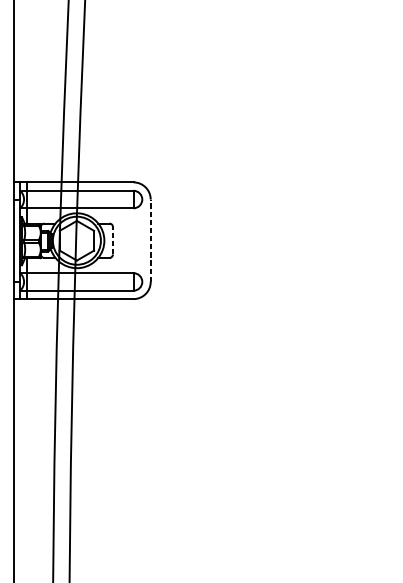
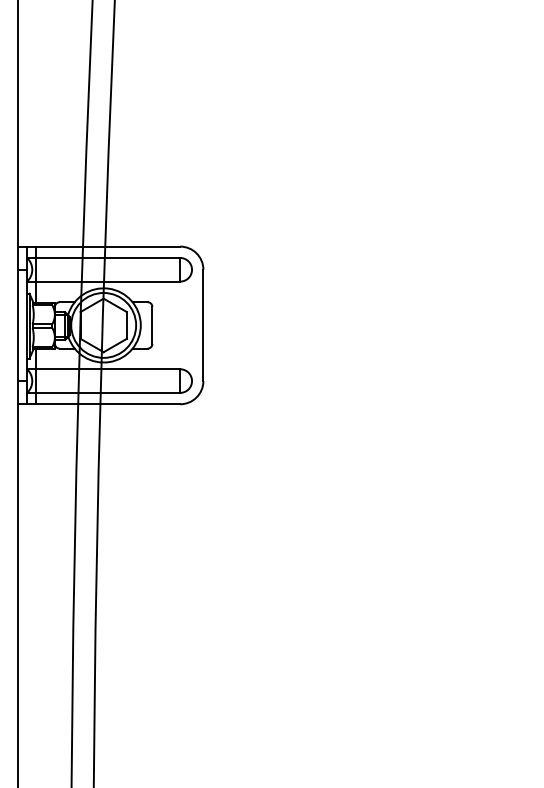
line: (113, 240) -> (152, 325), dashed -> solid
line: (150, 240) -> (203, 325), dashed -> solid

